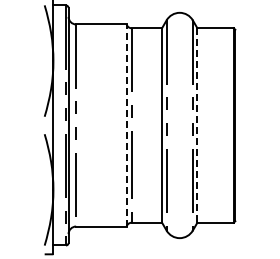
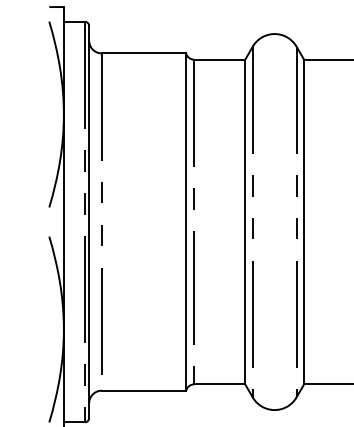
line: (126, 125) -> (185, 222), dashed -> solid
line: (197, 125) -> (304, 222), dashed -> solid

